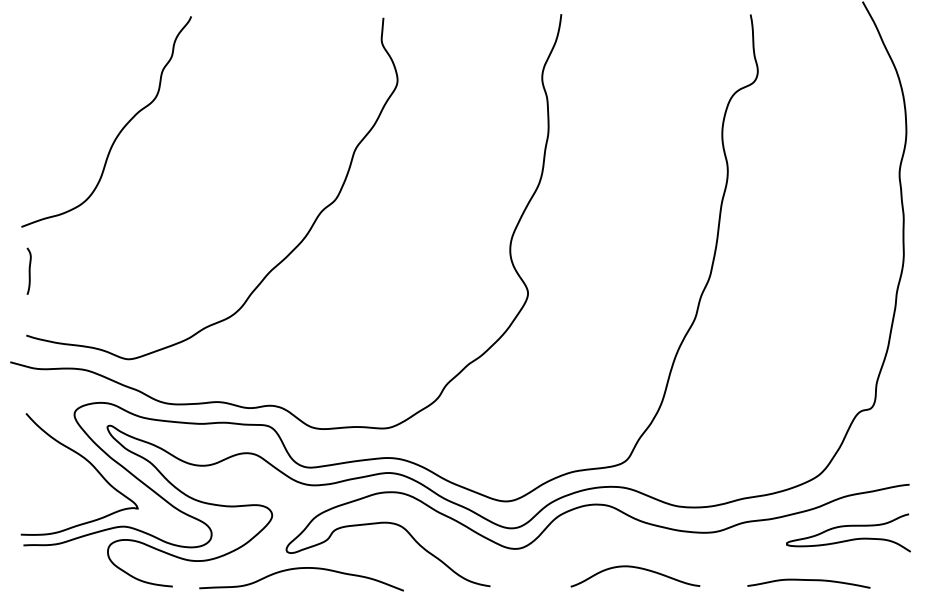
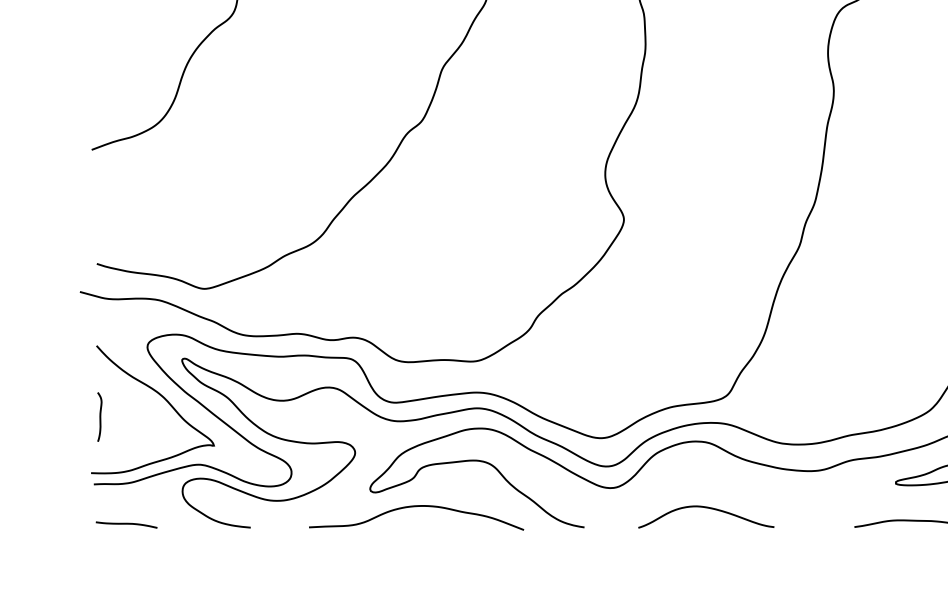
curve: (28, 270) -> (99, 416), moved
curve: (635, 568) -> (706, 508), moved
curve: (299, 569) -> (414, 507), moved
curve: (54, 583) -> (126, 524), added

